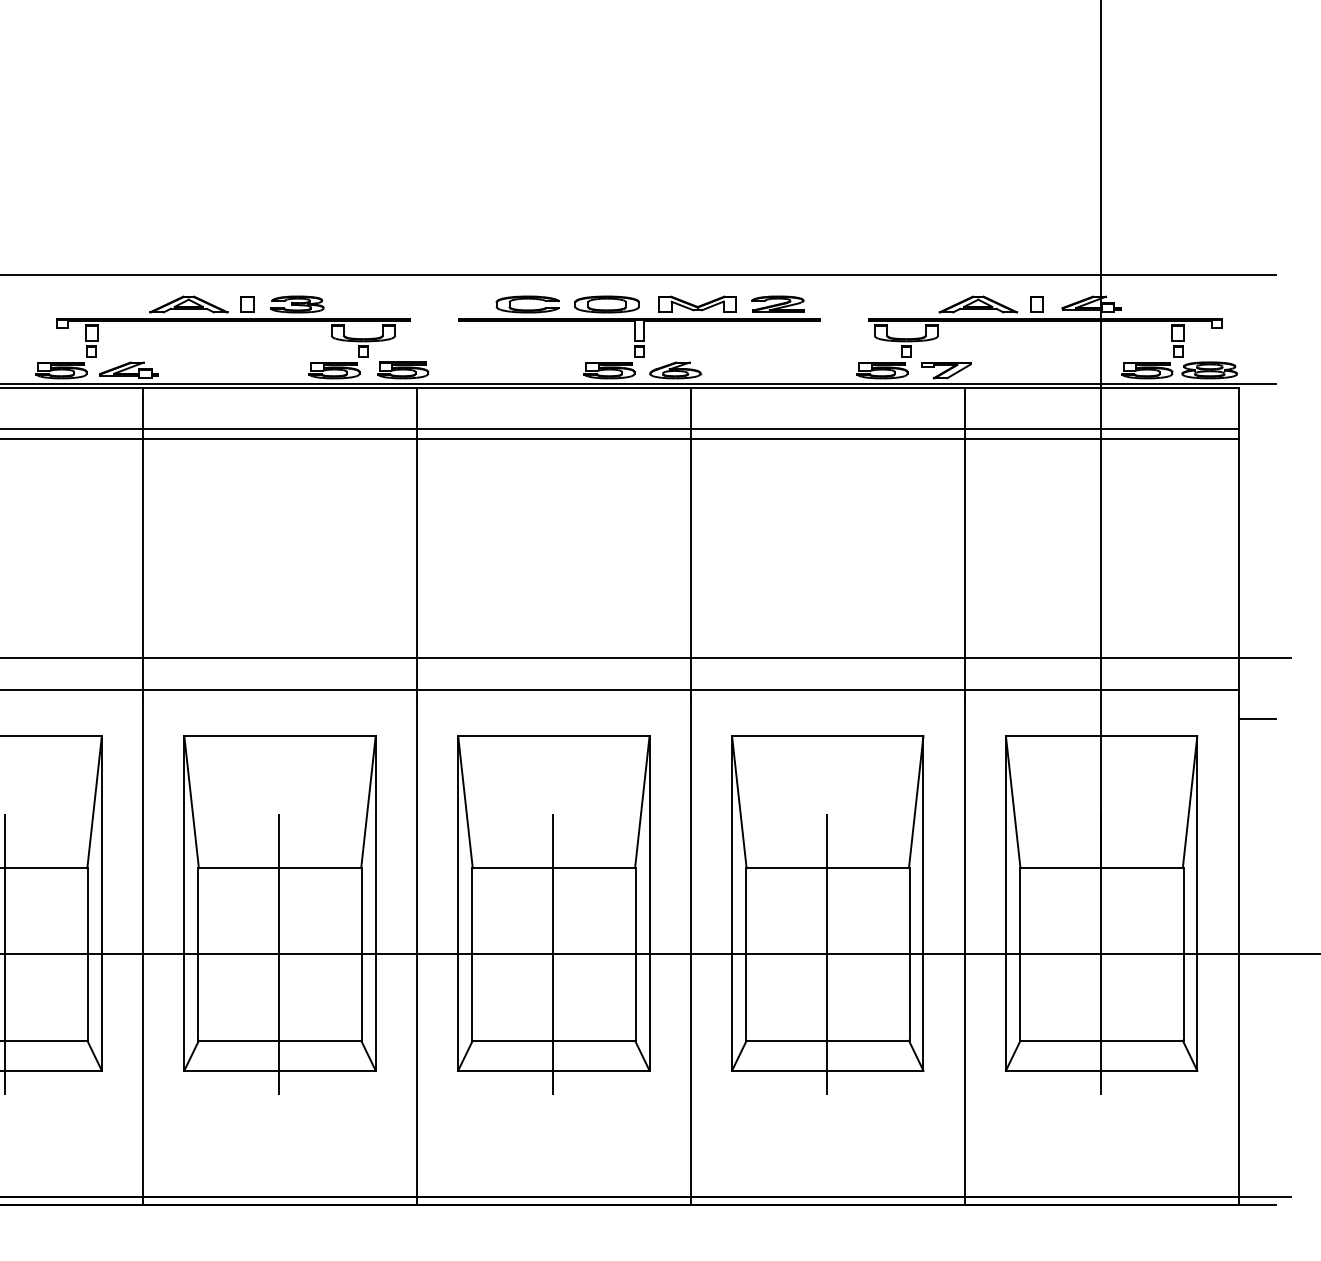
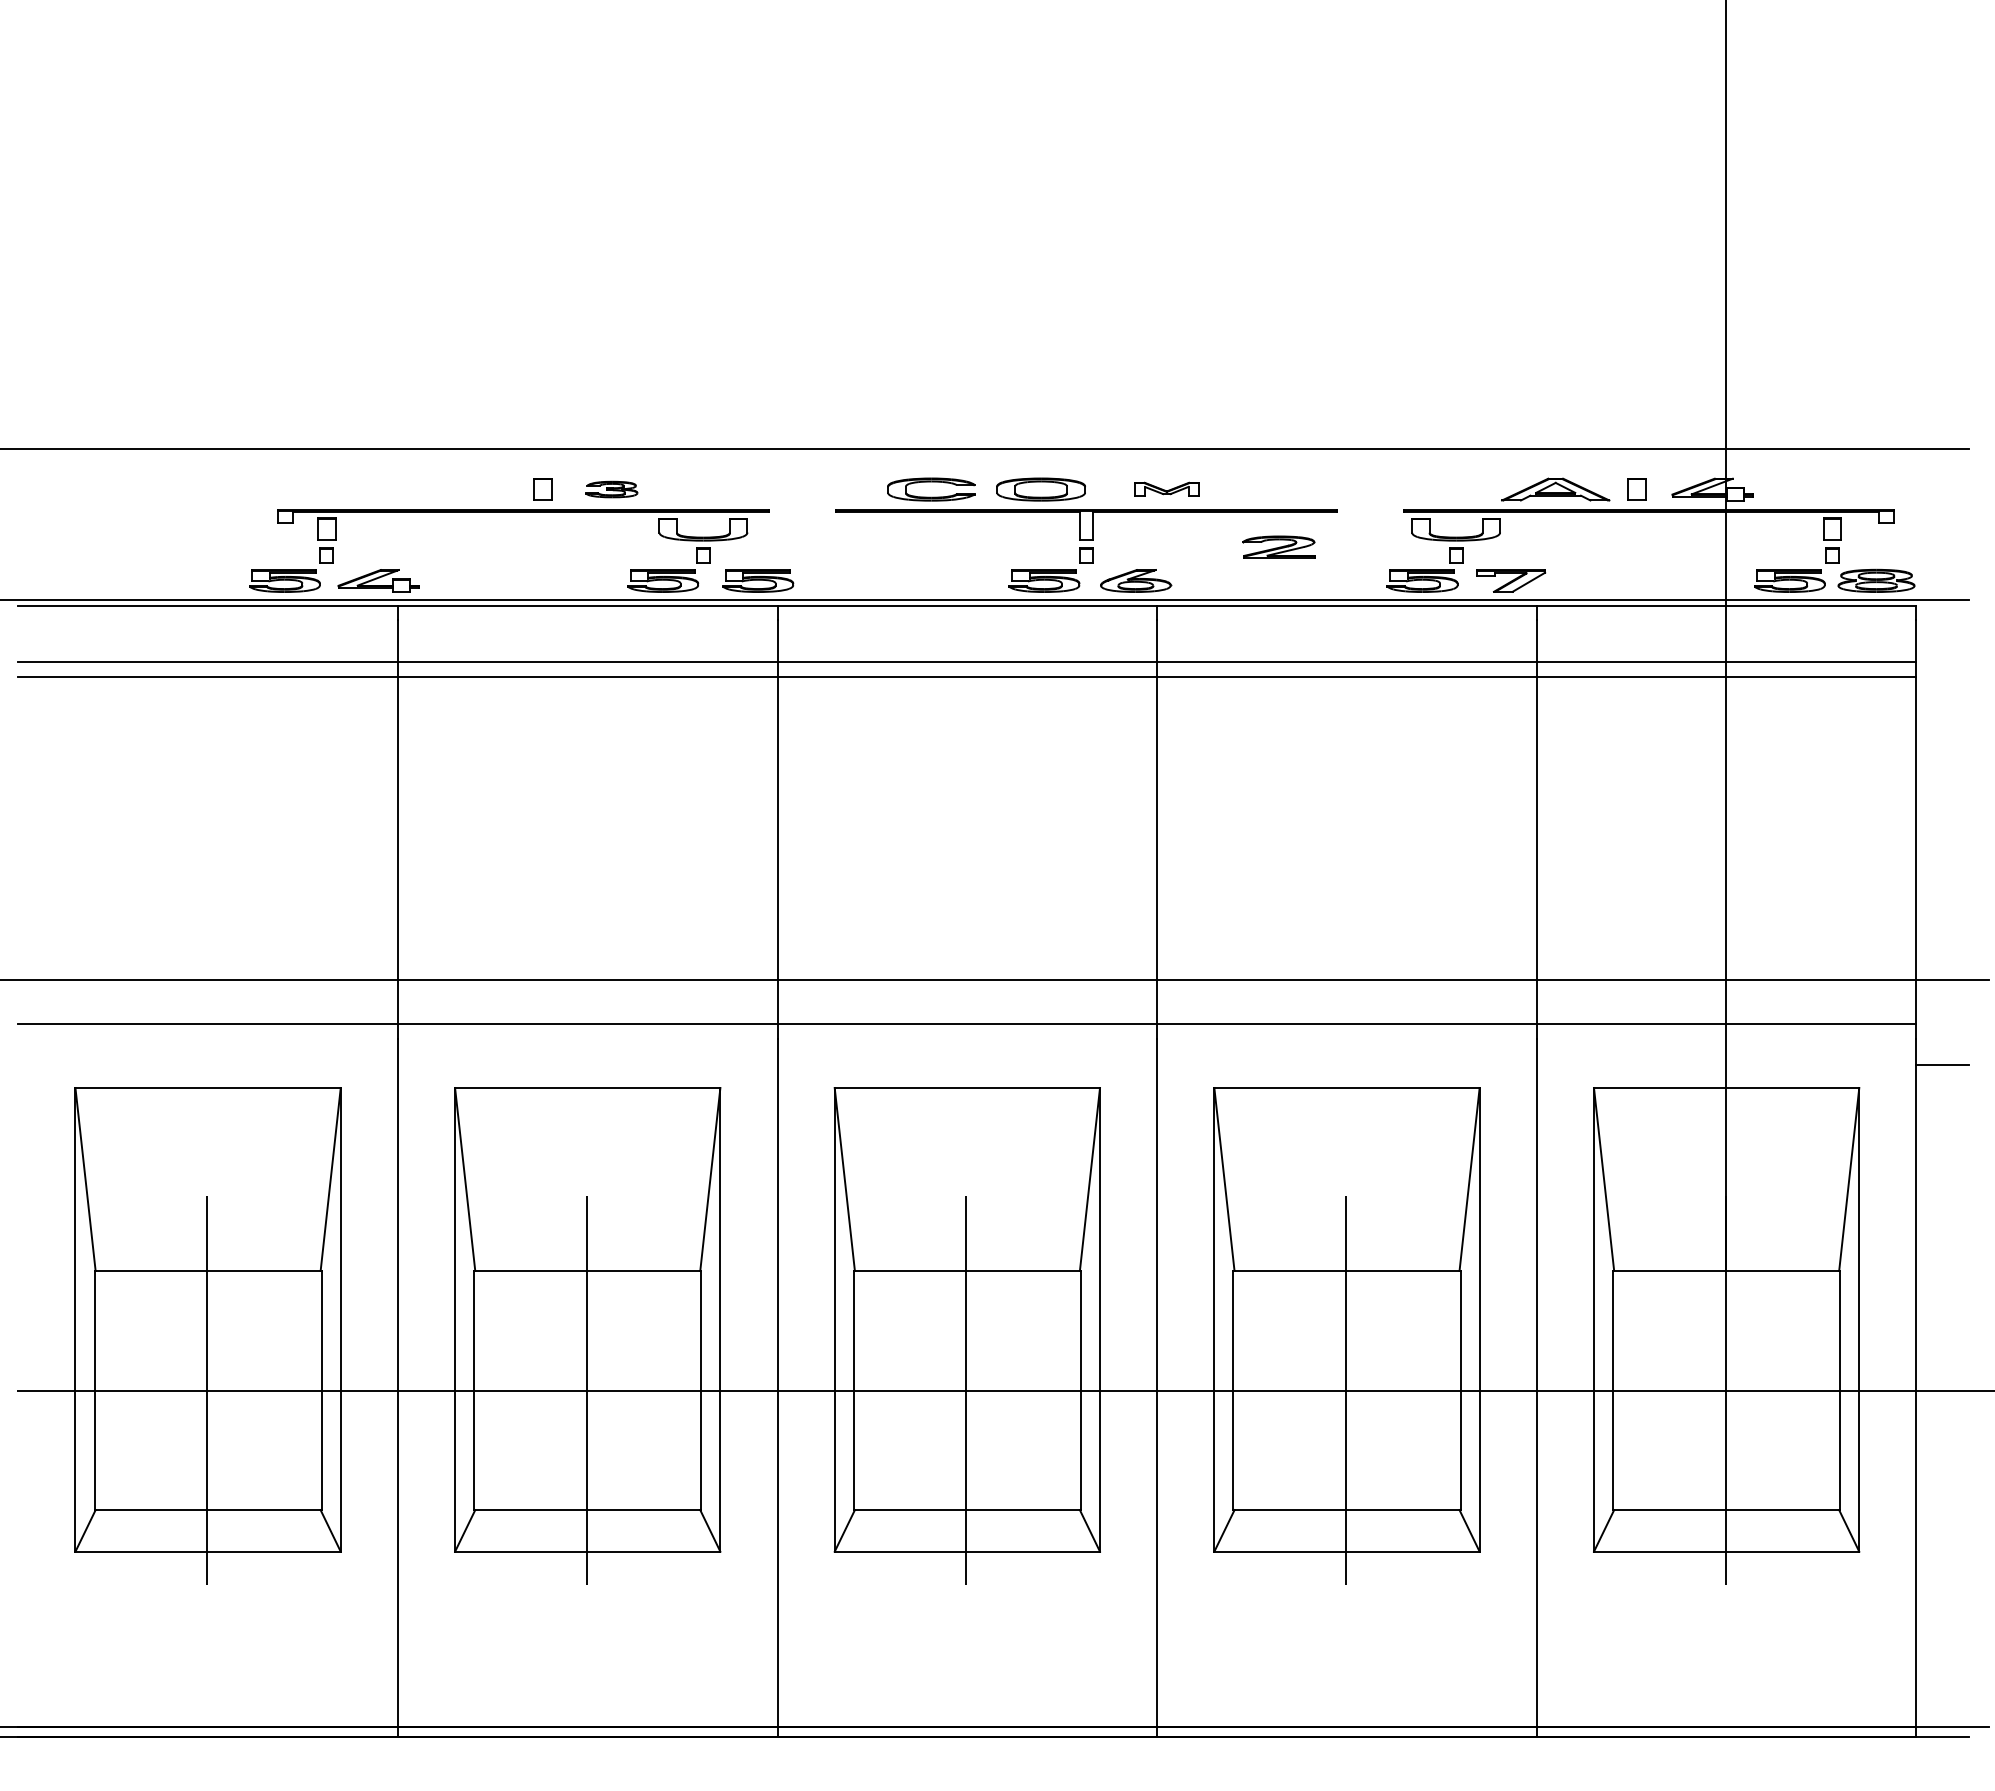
part: (697, 303) -> (1166, 488), size x0.6
part: (777, 303) -> (1278, 546), moved
part: (188, 304) -> (460, 489), removed
part: (297, 304) -> (611, 489), size x0.7

